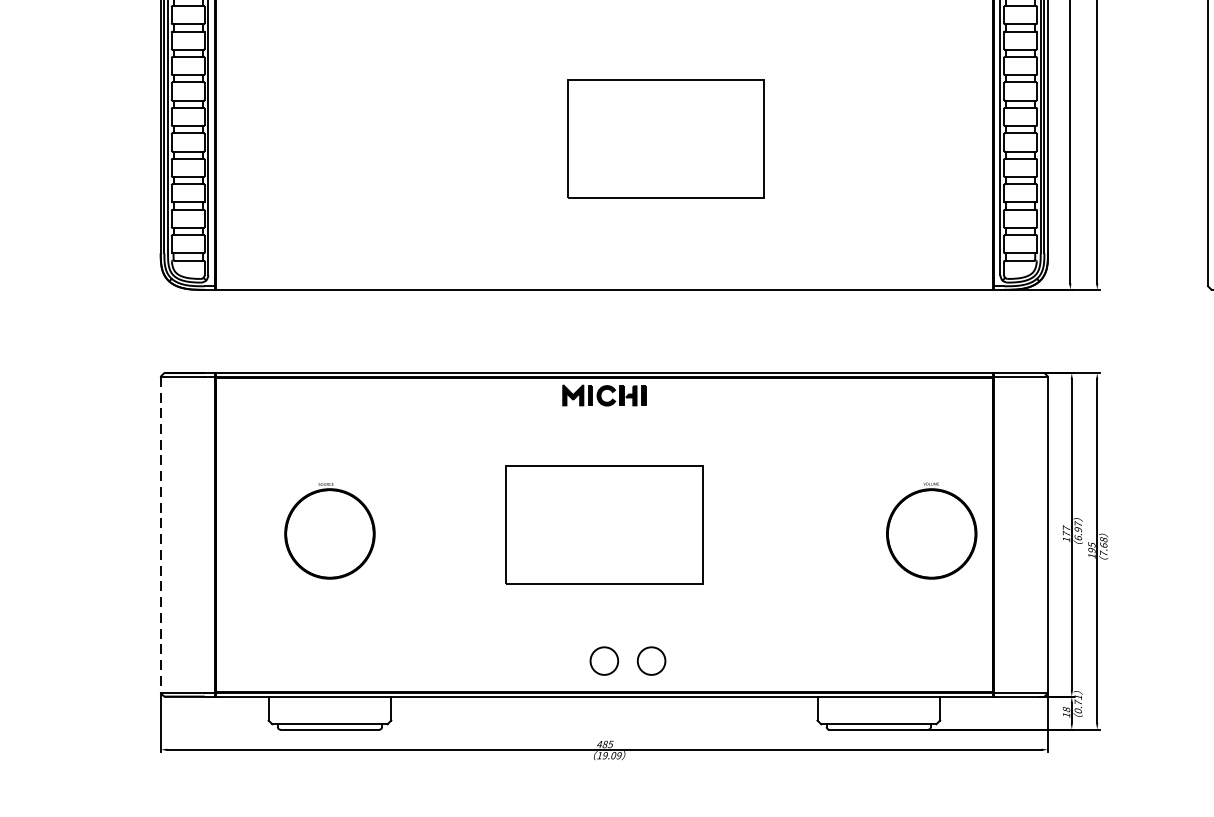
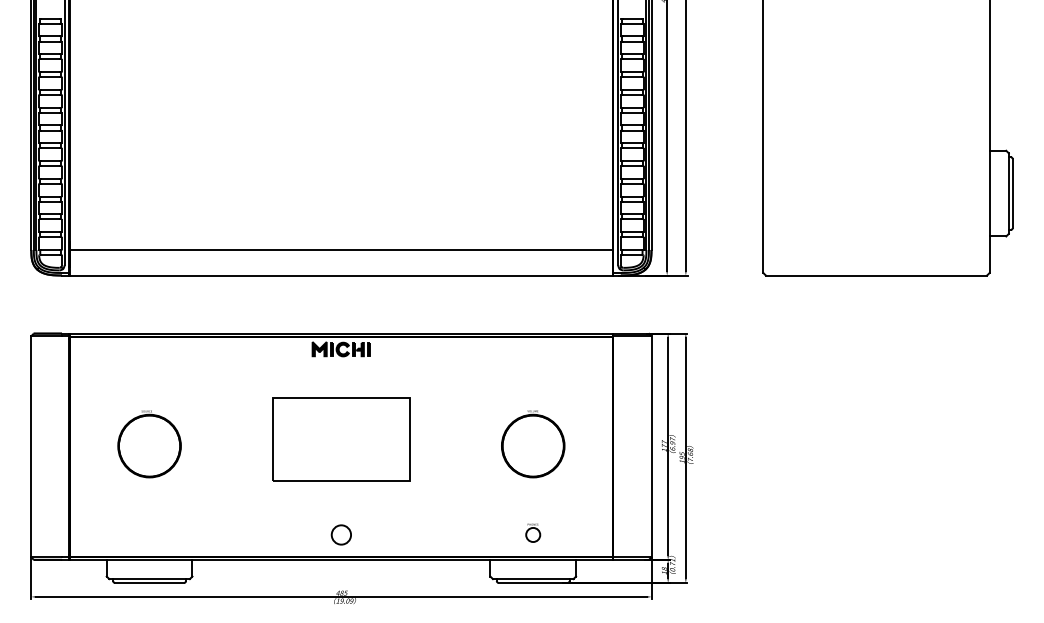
part: (666, 138) -> (384, 169), removed
line: (604, 254) -> (341, 250), added
part: (932, 531) -> (533, 444), moved
line: (160, 534) -> (31, 446), dashed -> solid
part: (879, 657) -> (533, 532), added
circle: (650, 660) -> (373, 534), removed

